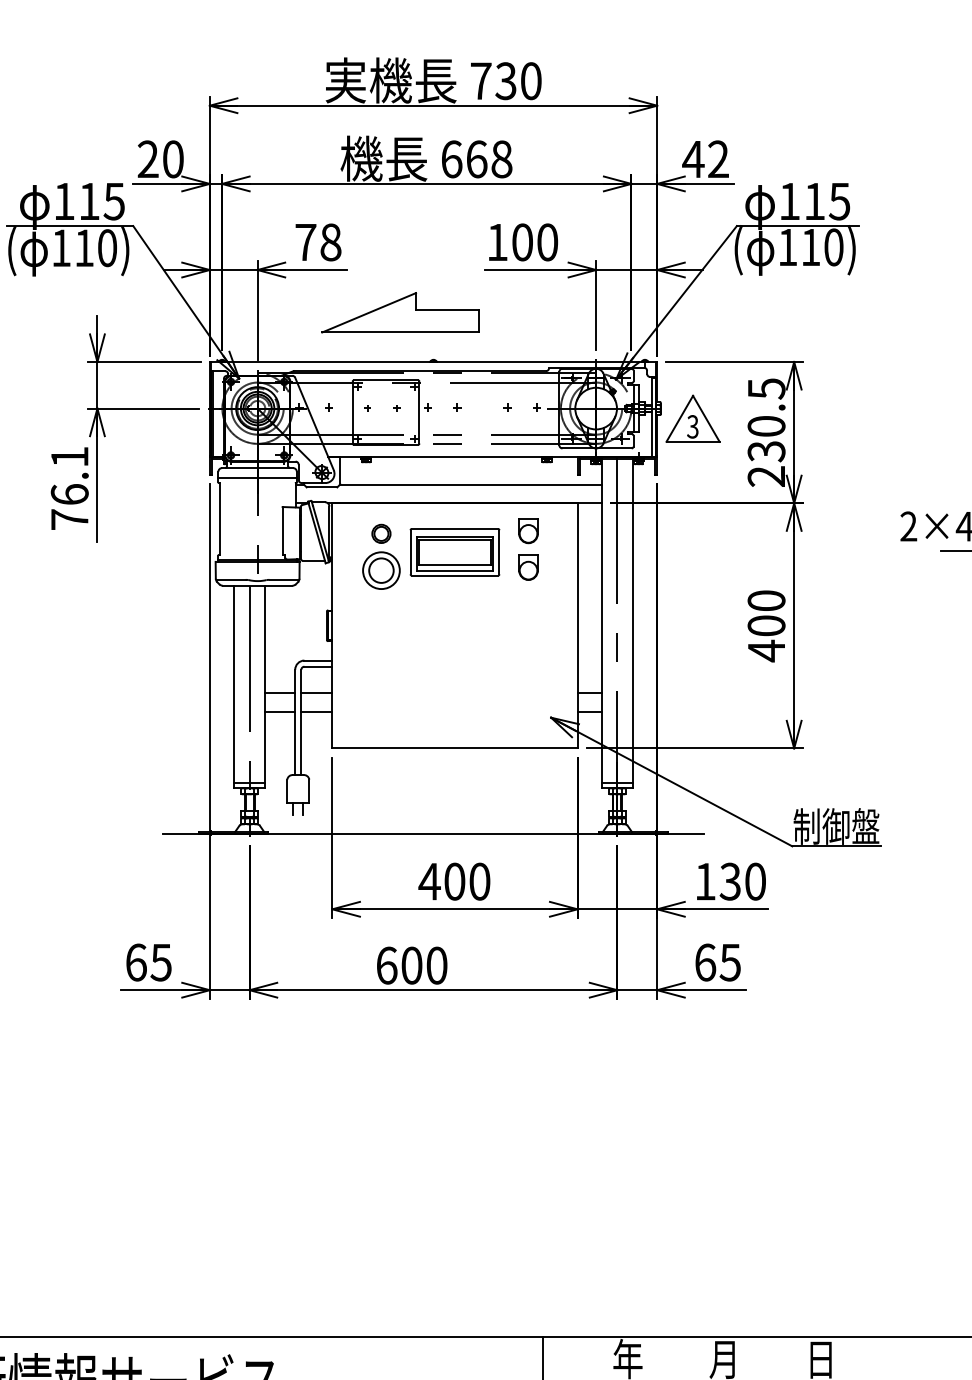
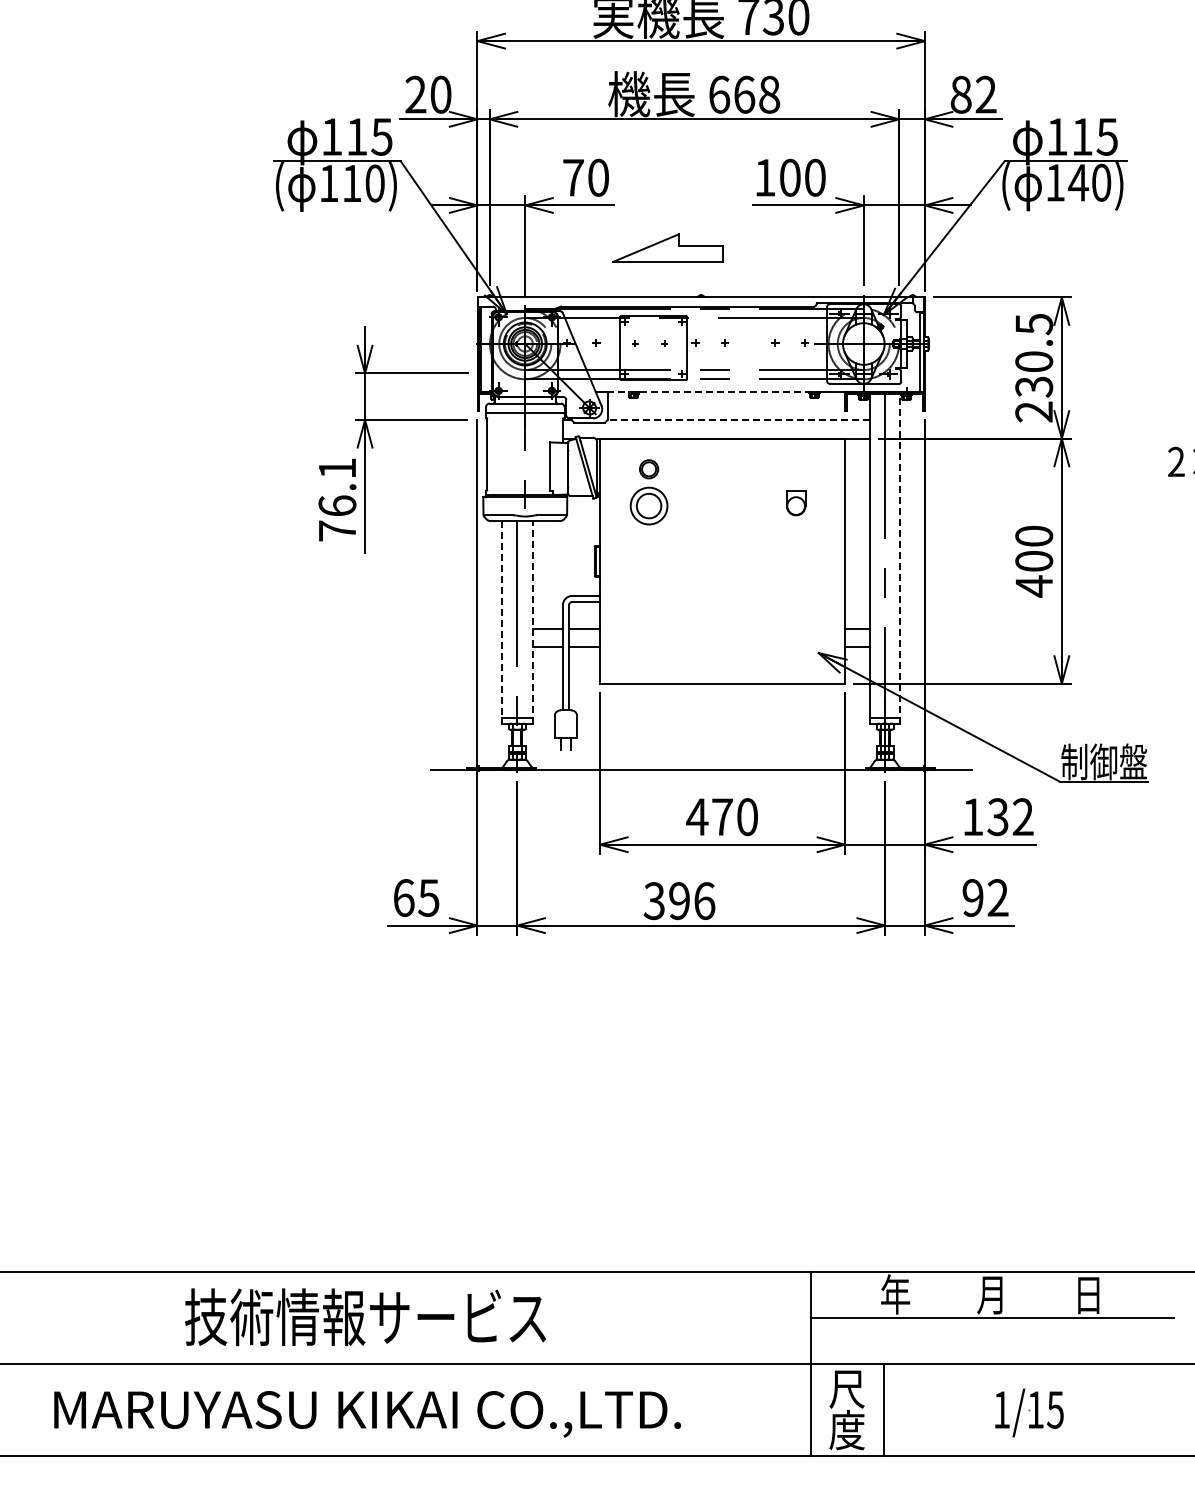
text: (692, 159) -> (960, 94), 42 -> 82
text: (330, 242) -> (598, 177), 78 -> 70
text: (810, 247) -> (1078, 182), 110) -> 140)
part: (399, 312) -> (667, 247), size x0.7
part: (125, 409) -> (393, 420), moved
part: (692, 419) -> (960, 354), removed
line: (438, 457) -> (706, 392), solid -> dashed
line: (470, 485) -> (738, 420), solid -> dashed
part: (528, 531) -> (796, 466), removed
part: (454, 552) -> (722, 487), removed
line: (632, 623) -> (900, 558), solid -> dashed
line: (264, 686) -> (532, 621), solid -> dashed
line: (234, 687) -> (502, 622), solid -> dashed
text: (454, 882) -> (722, 817), 400 -> 470
text: (754, 882) -> (1022, 817), 130 -> 132
text: (717, 962) -> (985, 897), 65 -> 92
text: (411, 966) -> (679, 901), 600 -> 396

